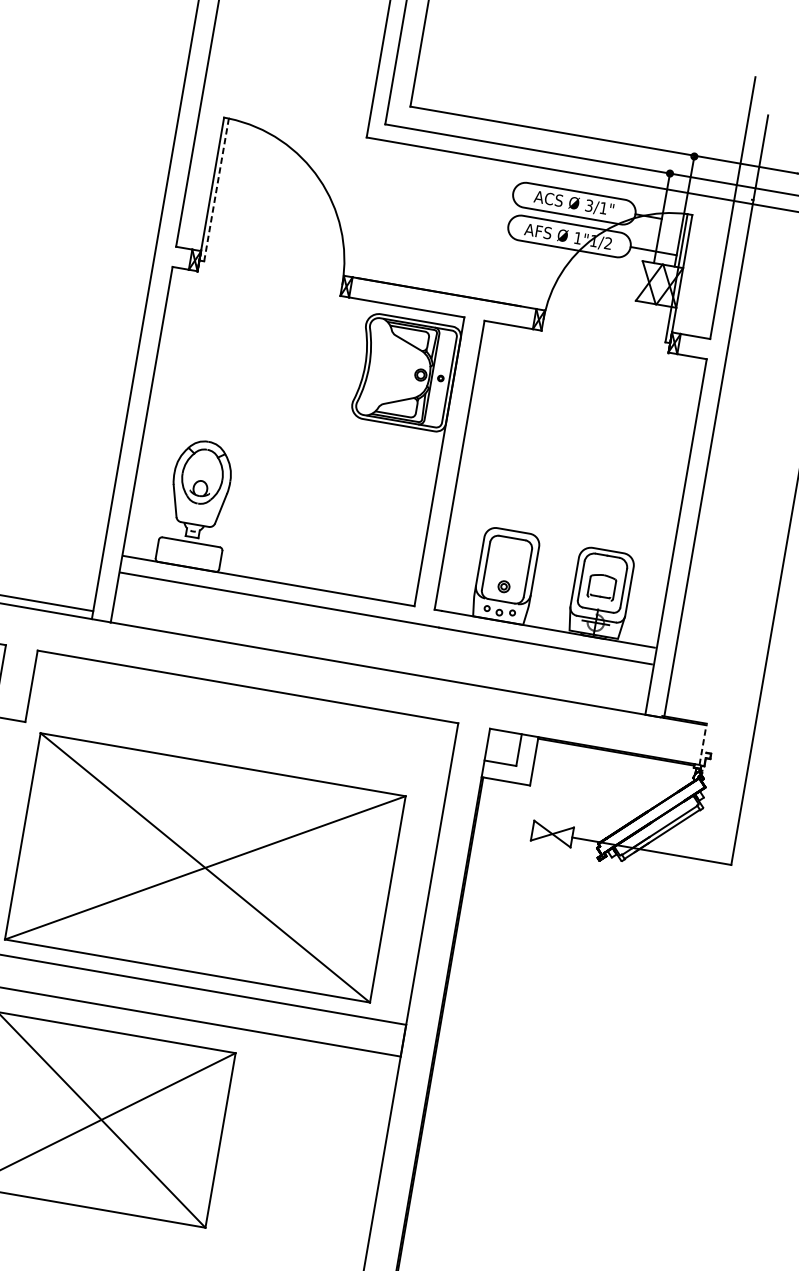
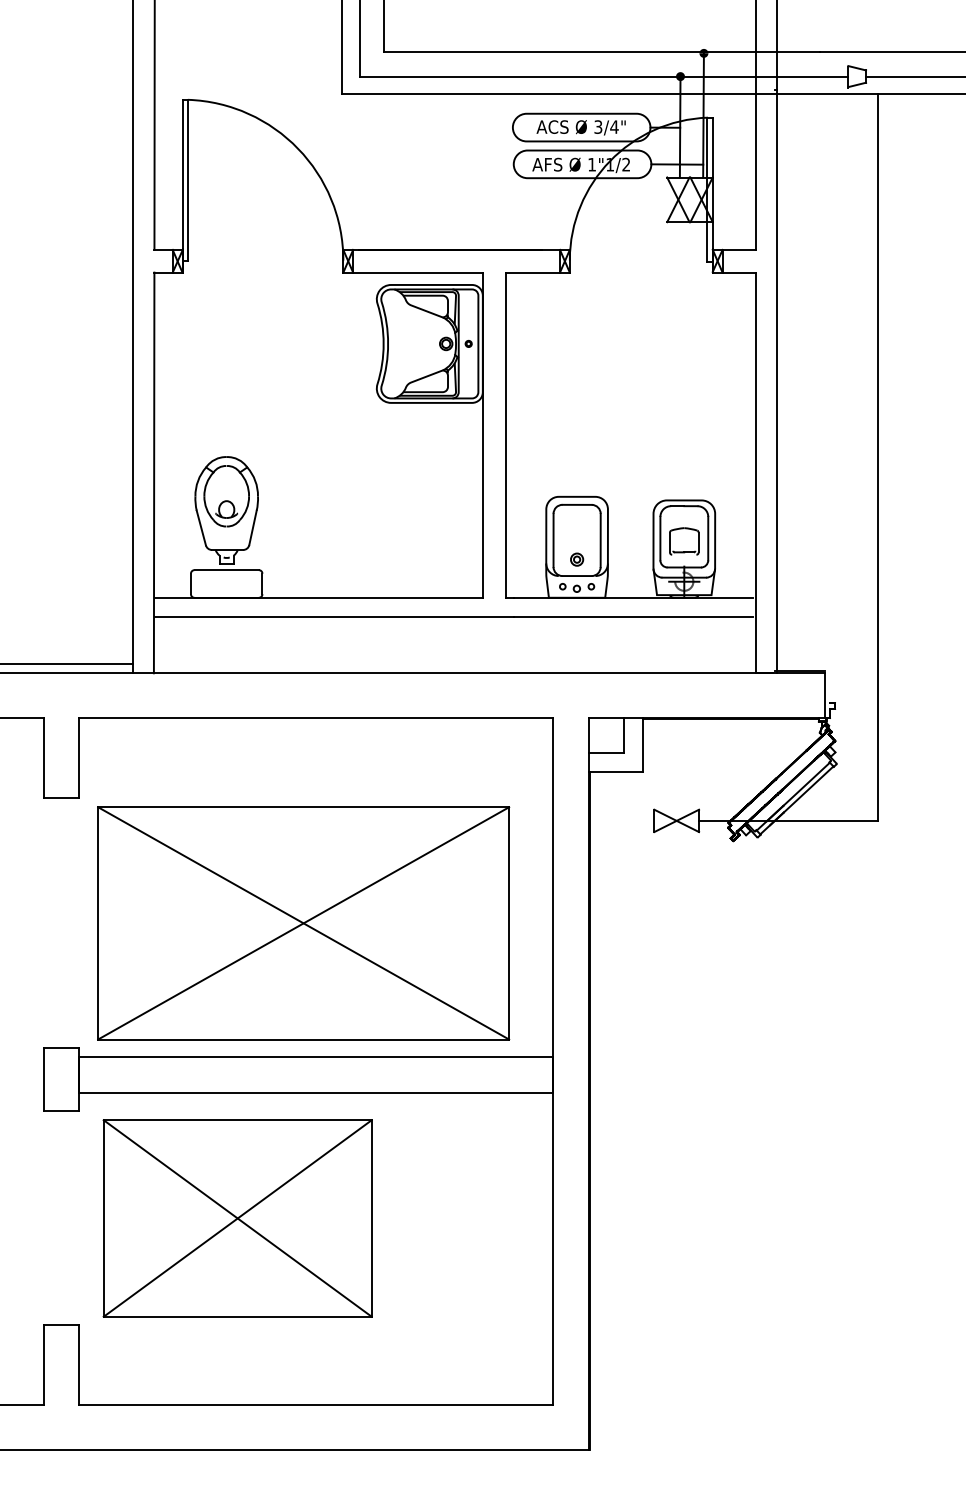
line: (216, 190) -> (187, 180), dashed -> solid
text: (603, 207) -> (614, 126), 3/1" -> 3/4"
line: (703, 744) -> (824, 694), dashed -> solid

